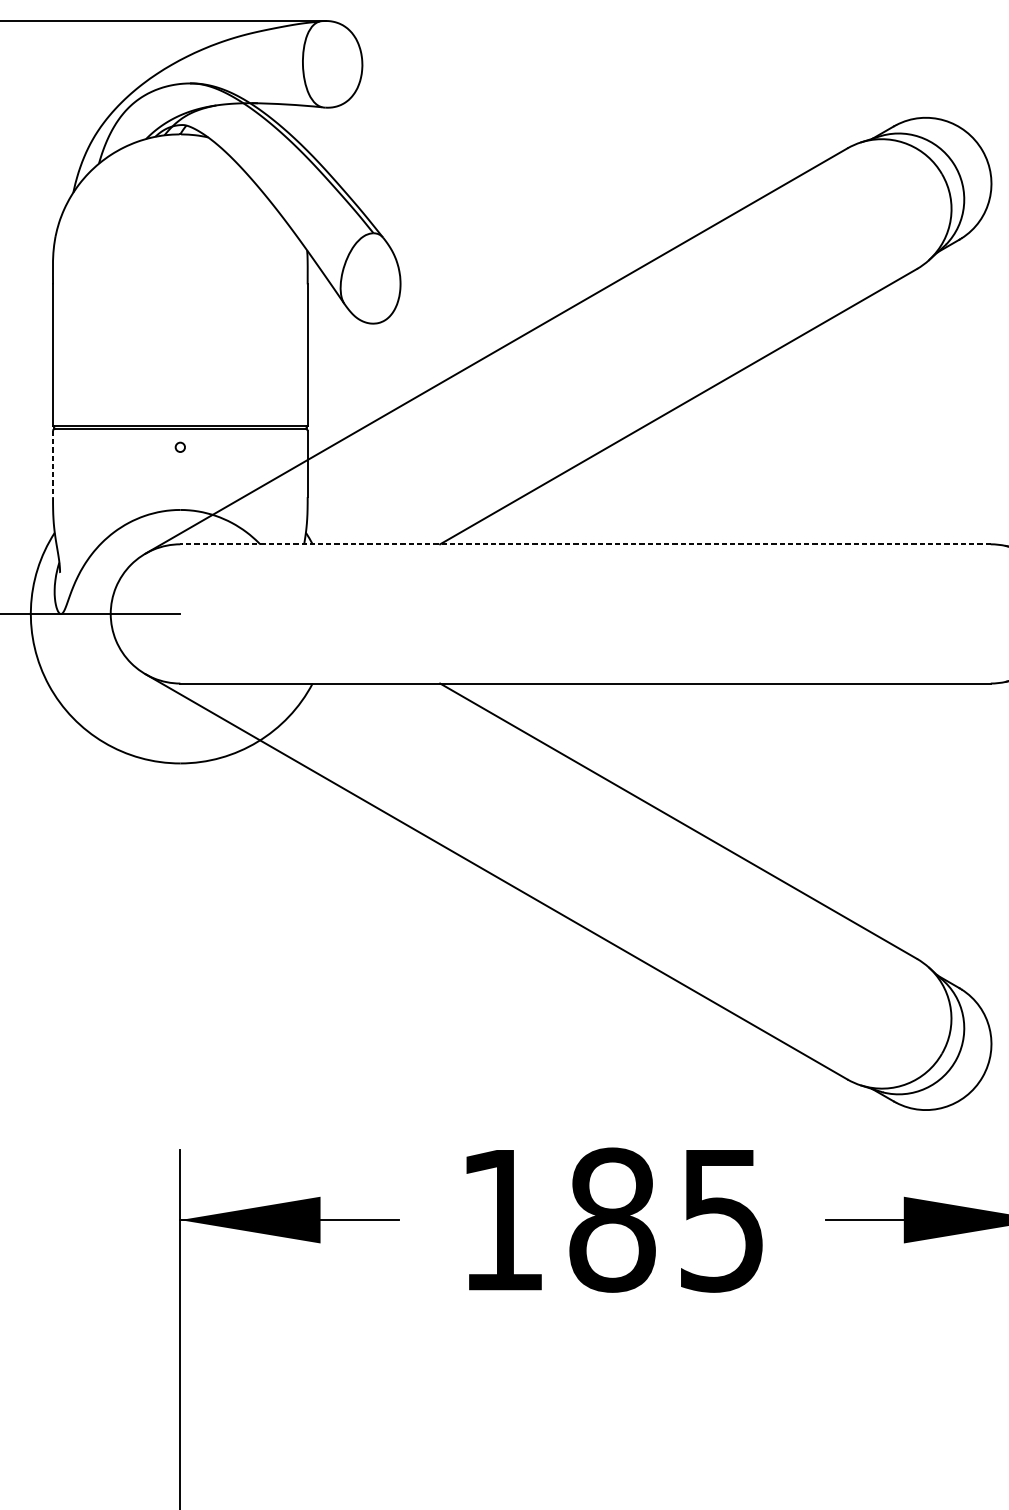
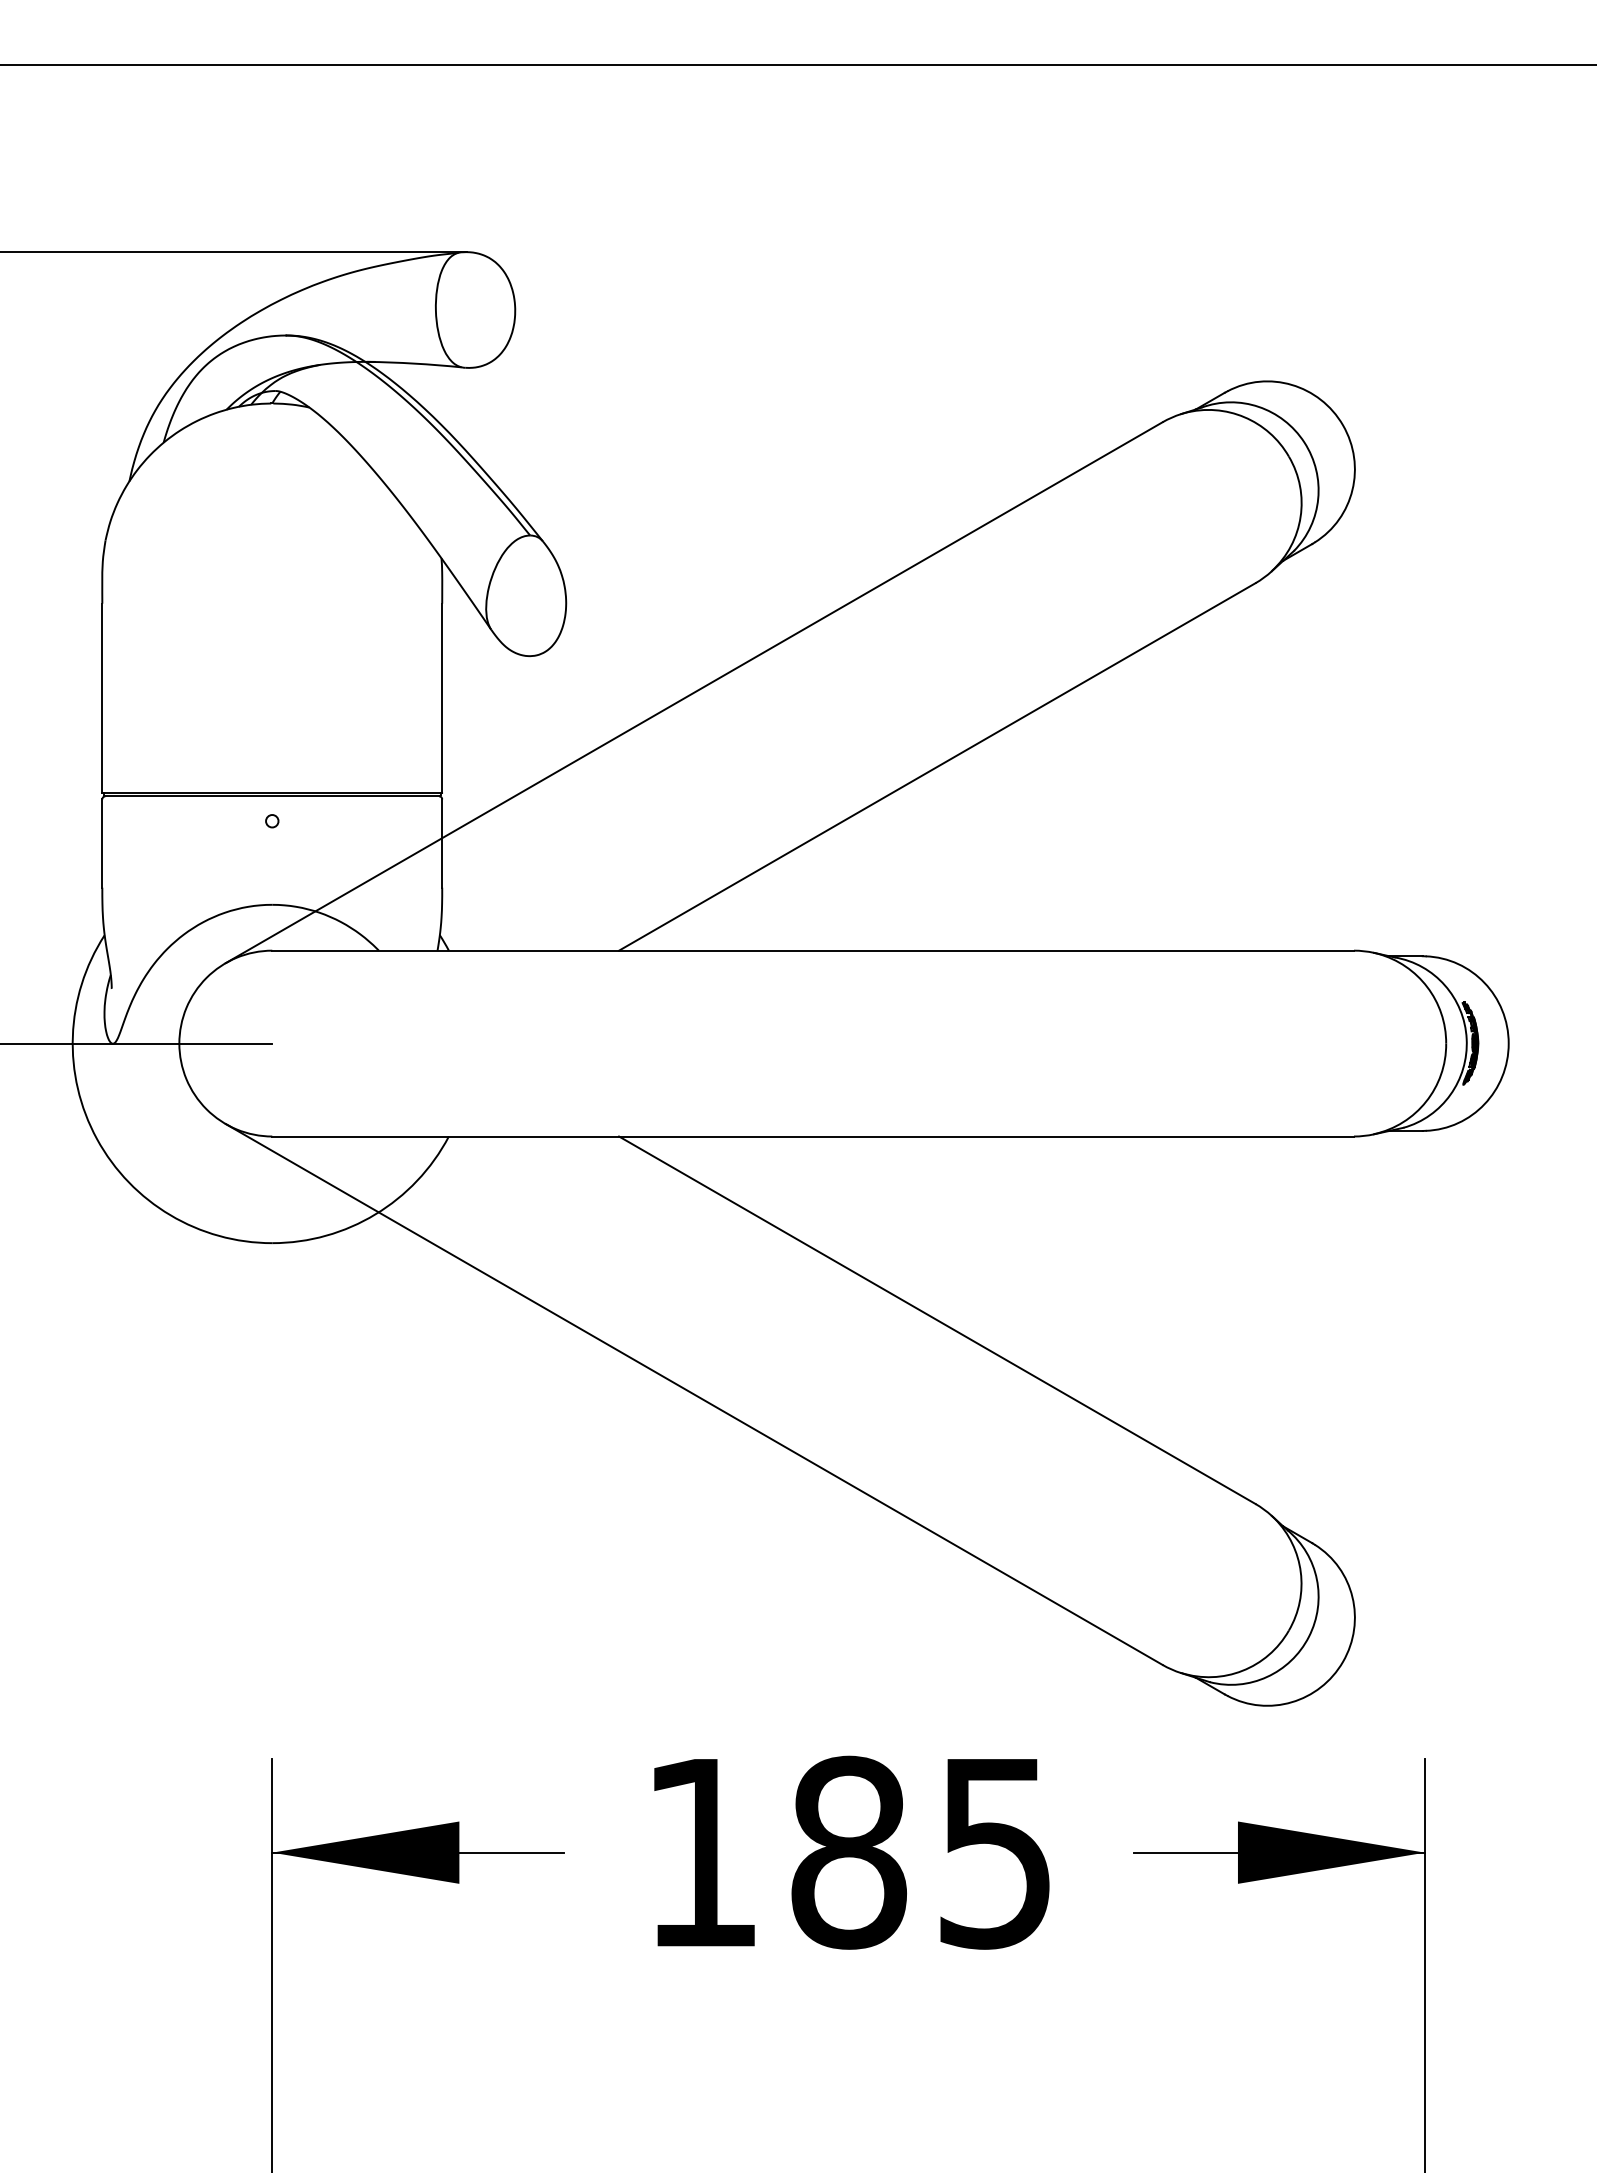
line: (53, 464) -> (102, 844), dashed -> solid
line: (585, 544) -> (813, 950), dashed -> solid

